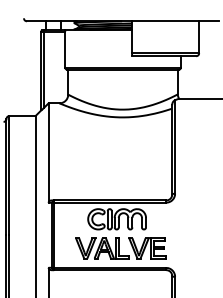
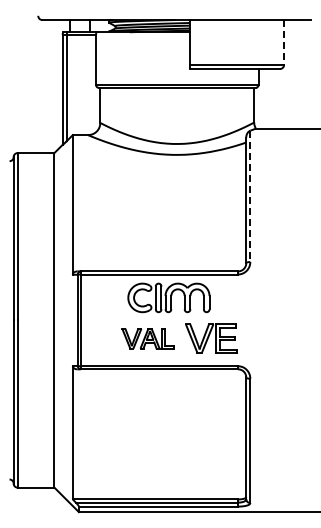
line: (199, 37) -> (284, 42), solid -> dashed
line: (175, 147) -> (250, 196), solid -> dashed
part: (101, 248) -> (147, 338), size x0.7

